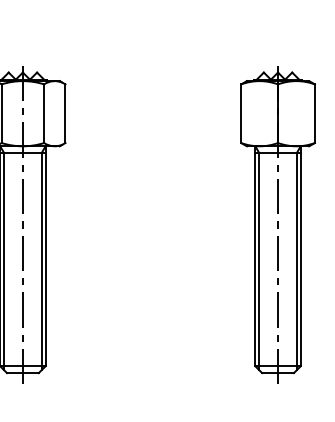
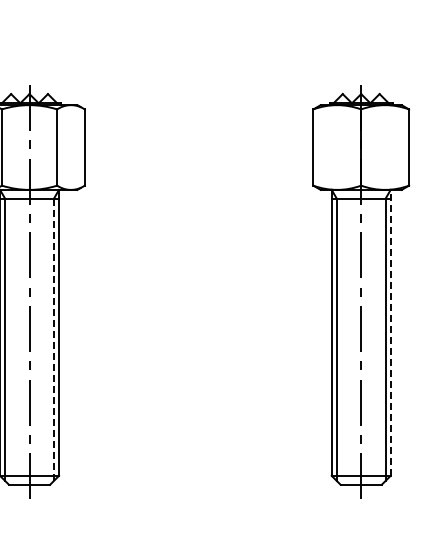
line: (300, 256) -> (390, 332), solid -> dashed
line: (42, 261) -> (54, 339), solid -> dashed

